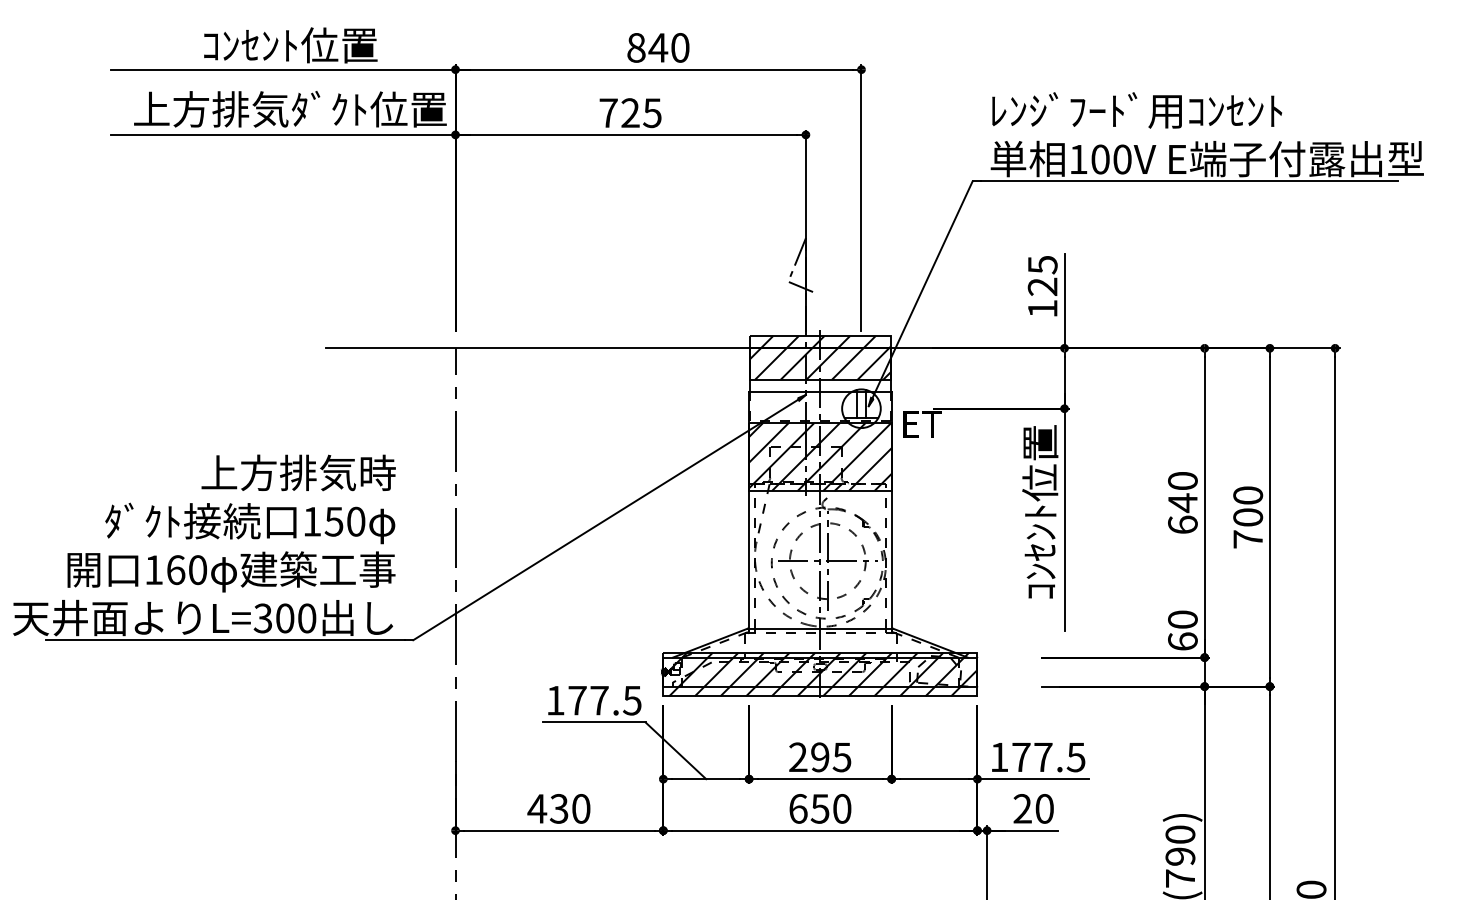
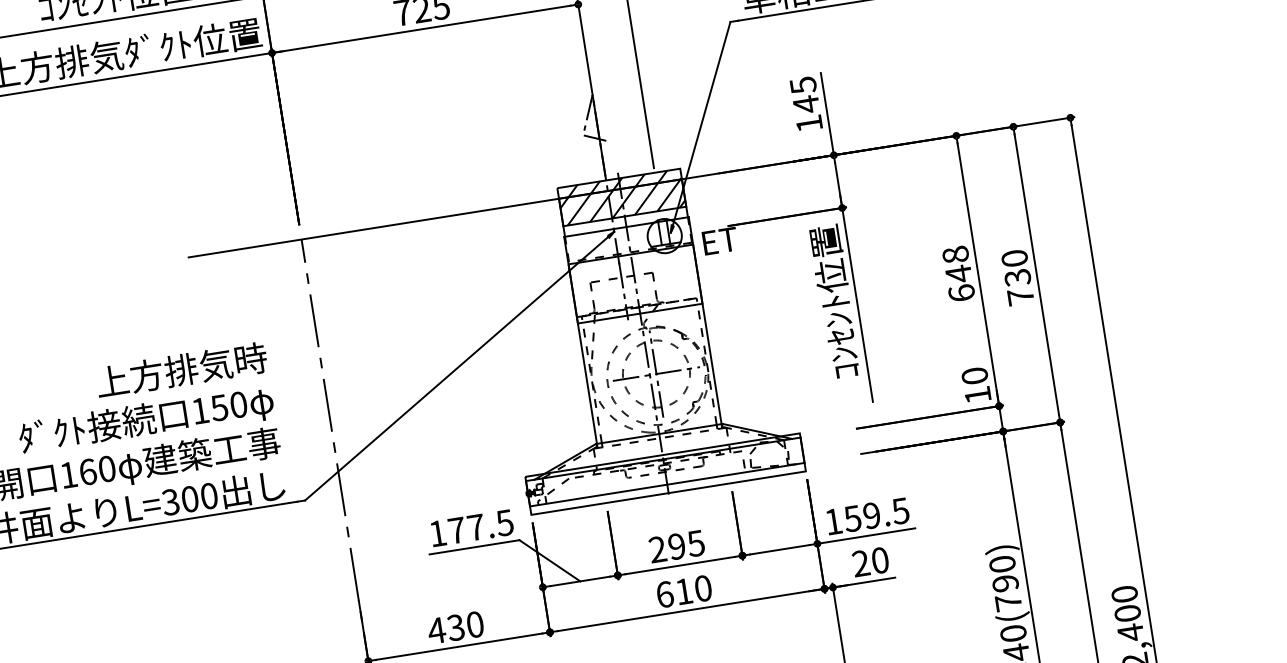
text: (1042, 286) -> (806, 104), 125 -> 145
hatch: (820, 456) -> (635, 283), removed
text: (1182, 480) -> (955, 254), 640 -> 648
text: (1248, 517) -> (1018, 277), 700 -> 730
text: (1182, 641) -> (977, 395), 60 -> 10
hatch: (820, 674) -> (665, 474), removed
text: (1031, 757) -> (861, 517), 177.5 -> 159.5
text: (819, 808) -> (683, 591), 650 -> 610

